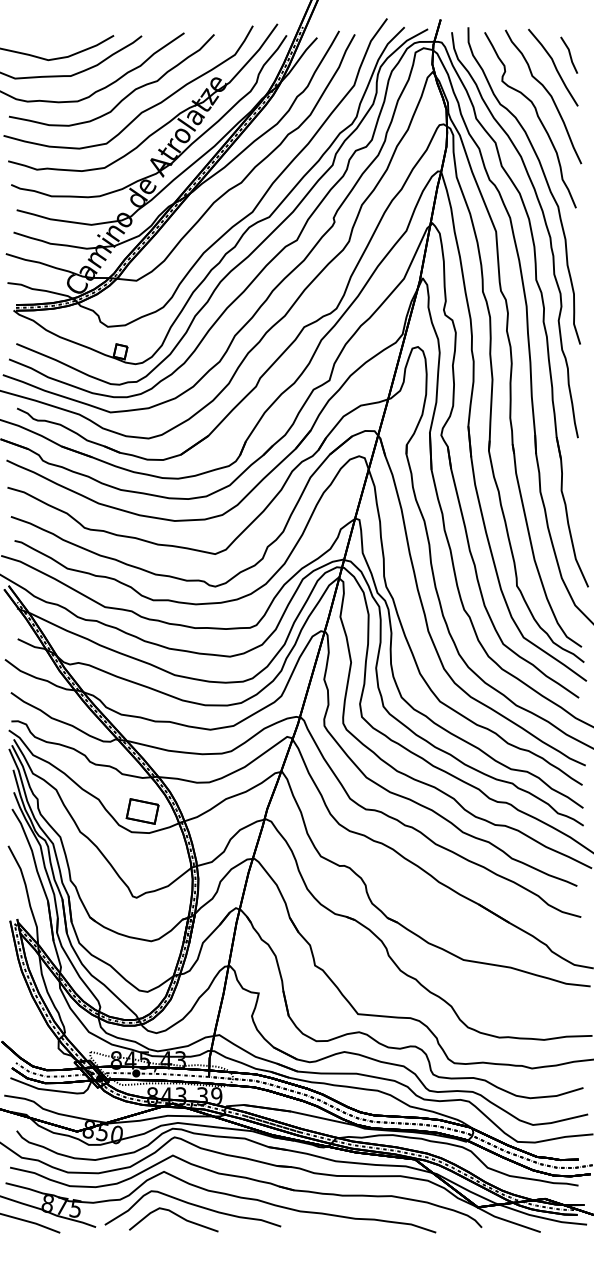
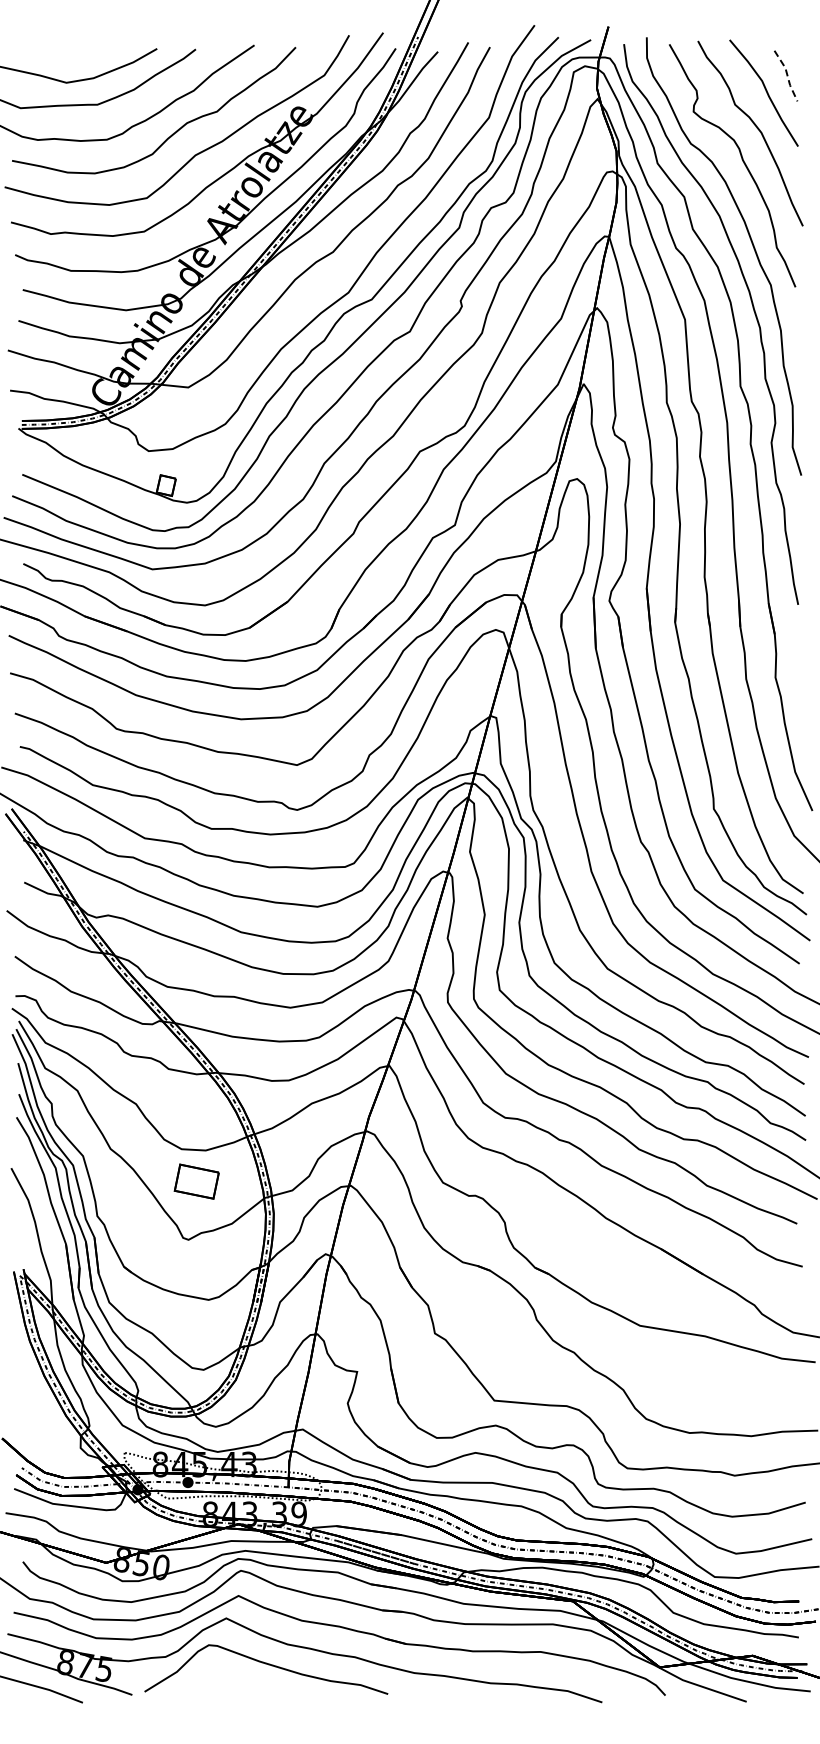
line: (570, 54) -> (787, 75), solid -> dashed
part: (142, 811) -> (196, 1181), moved
curve: (177, 1216) -> (244, 1679), removed

